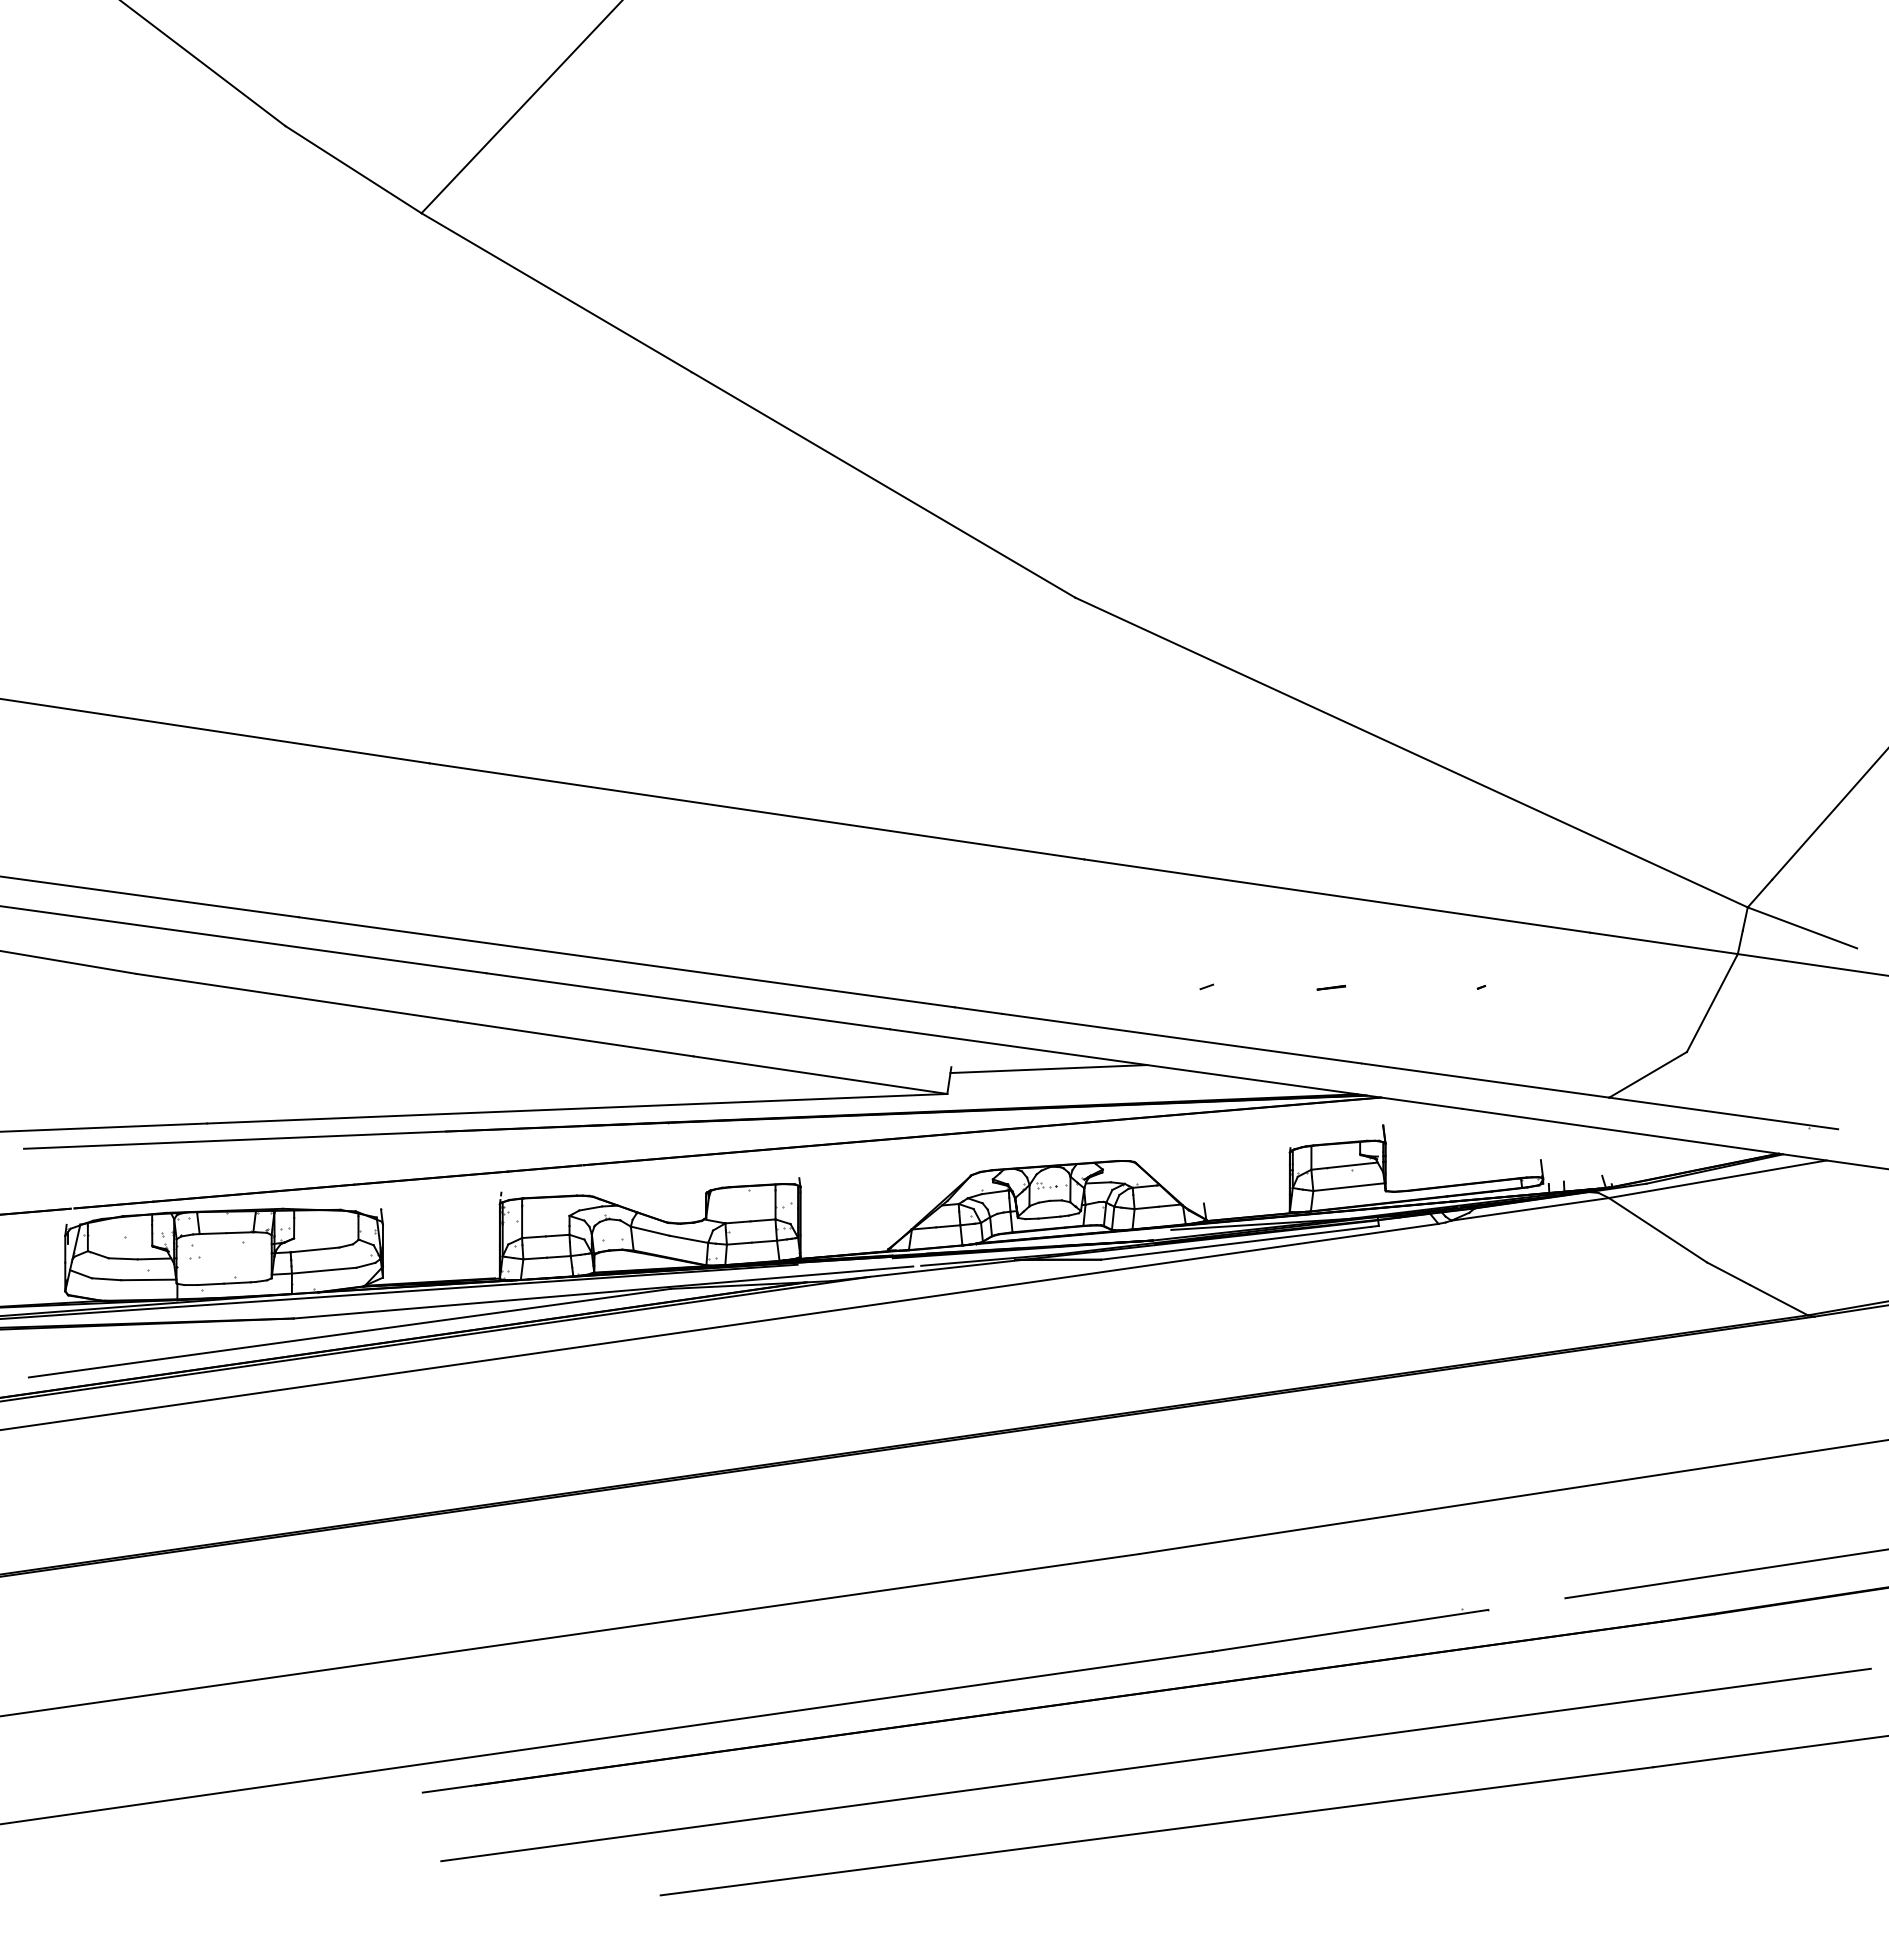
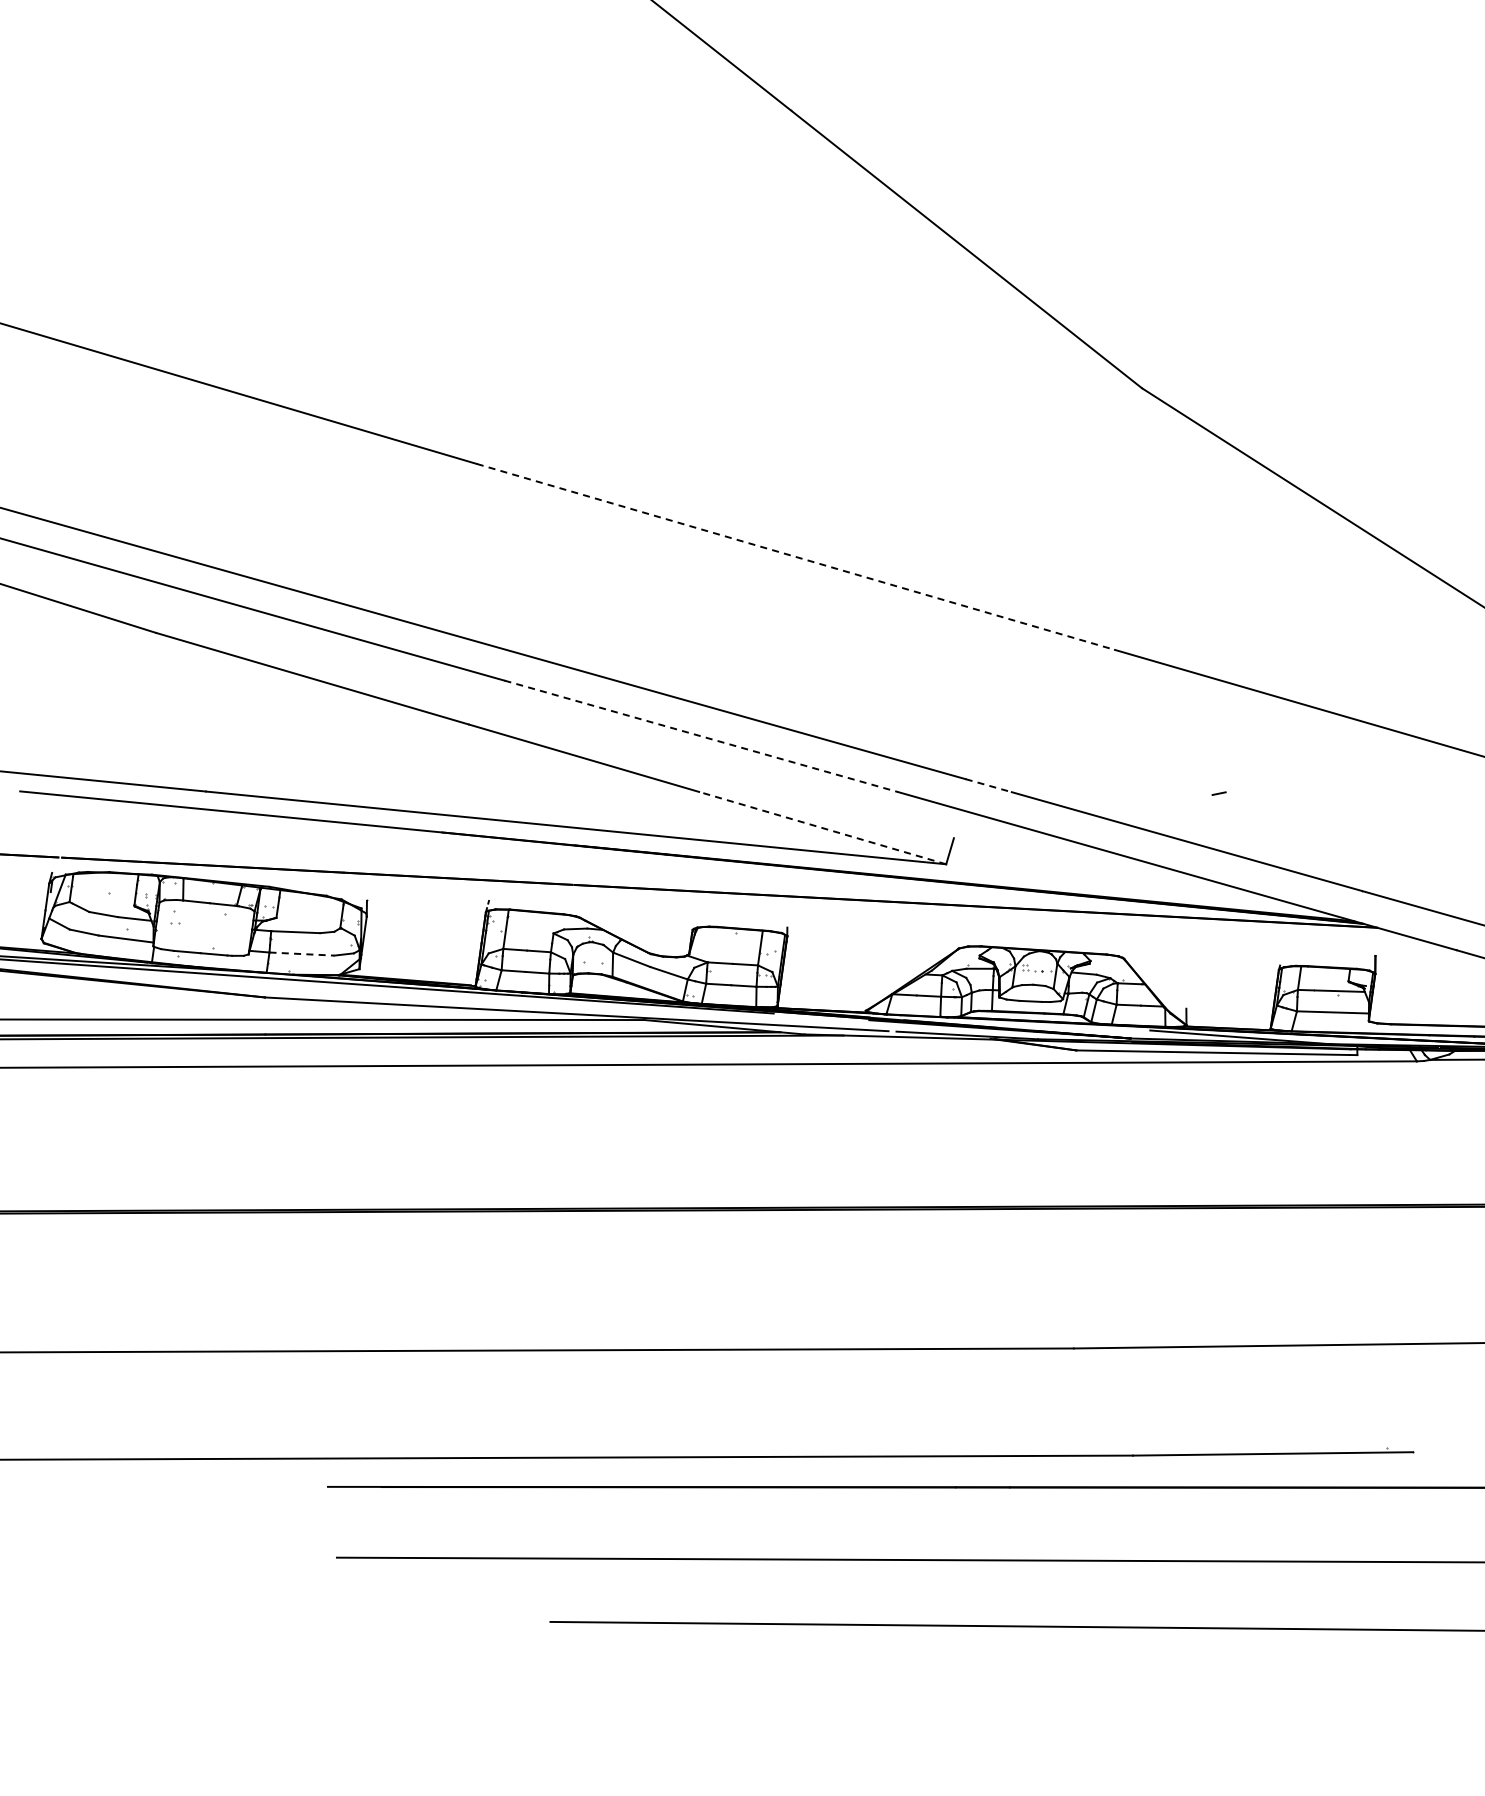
line: (756, 811) -> (795, 556), solid -> dashed
line: (1331, 987) -> (1343, 811), removed
line: (688, 1001) -> (701, 736), solid -> dashed
line: (978, 1010) -> (988, 785), solid -> dashed
line: (1048, 1069) -> (1050, 853), removed
line: (820, 1075) -> (822, 828), solid -> dashed
line: (324, 1270) -> (302, 953), solid -> dashed

